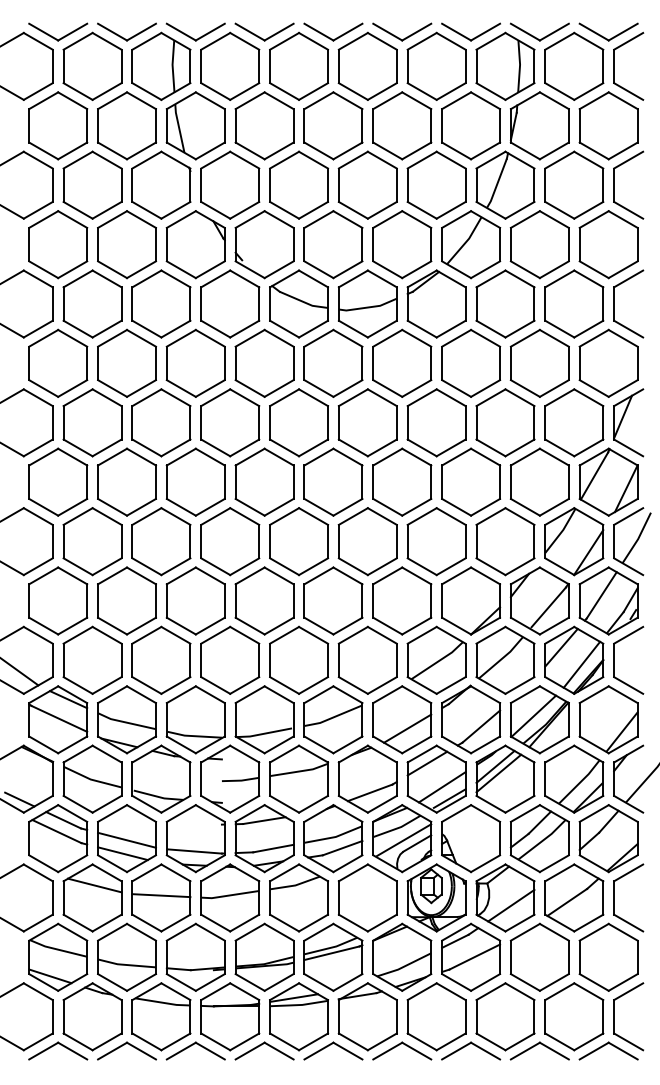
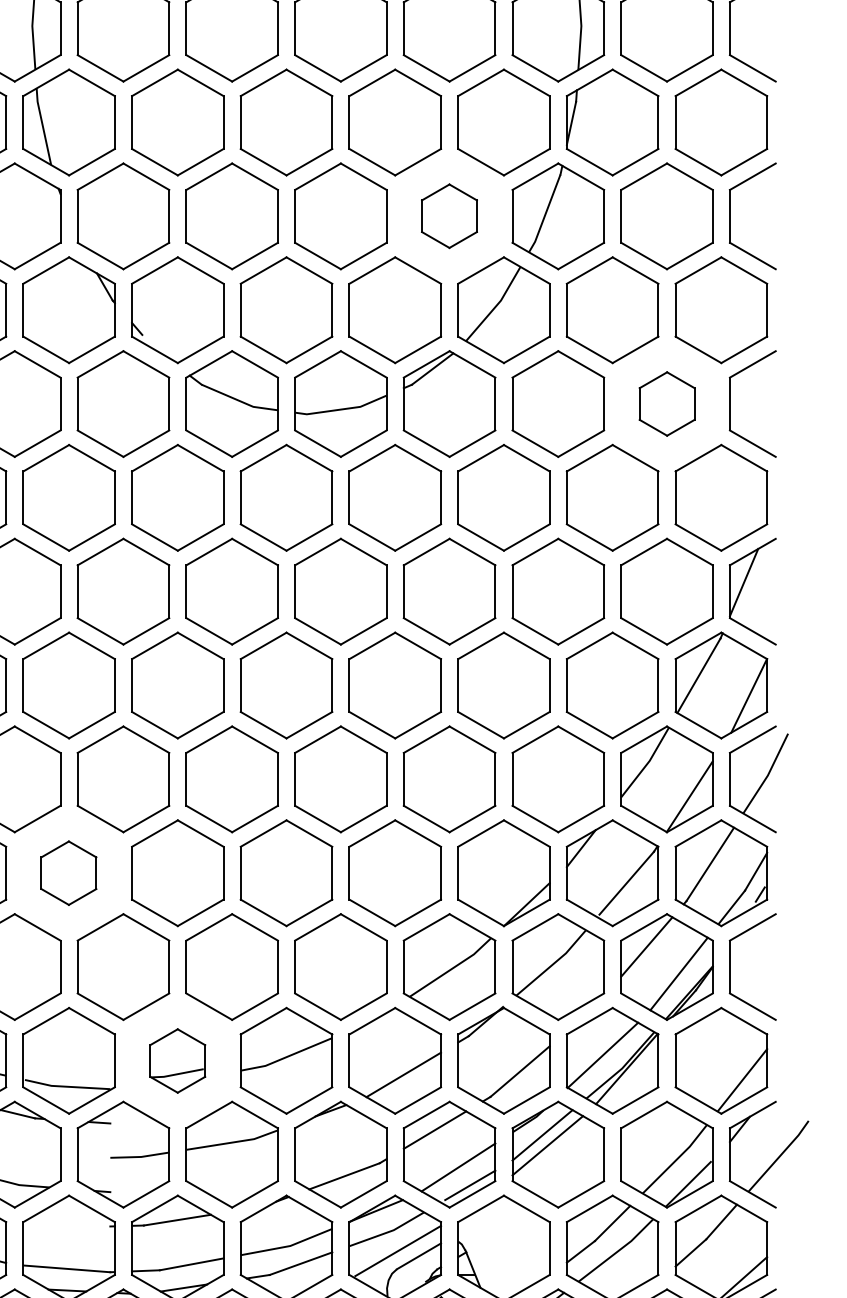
part: (436, 184) -> (449, 215), size x0.6
part: (574, 303) -> (667, 403), size x0.6
part: (195, 600) -> (68, 872), size x0.6
part: (264, 719) -> (177, 1060), size x0.6

